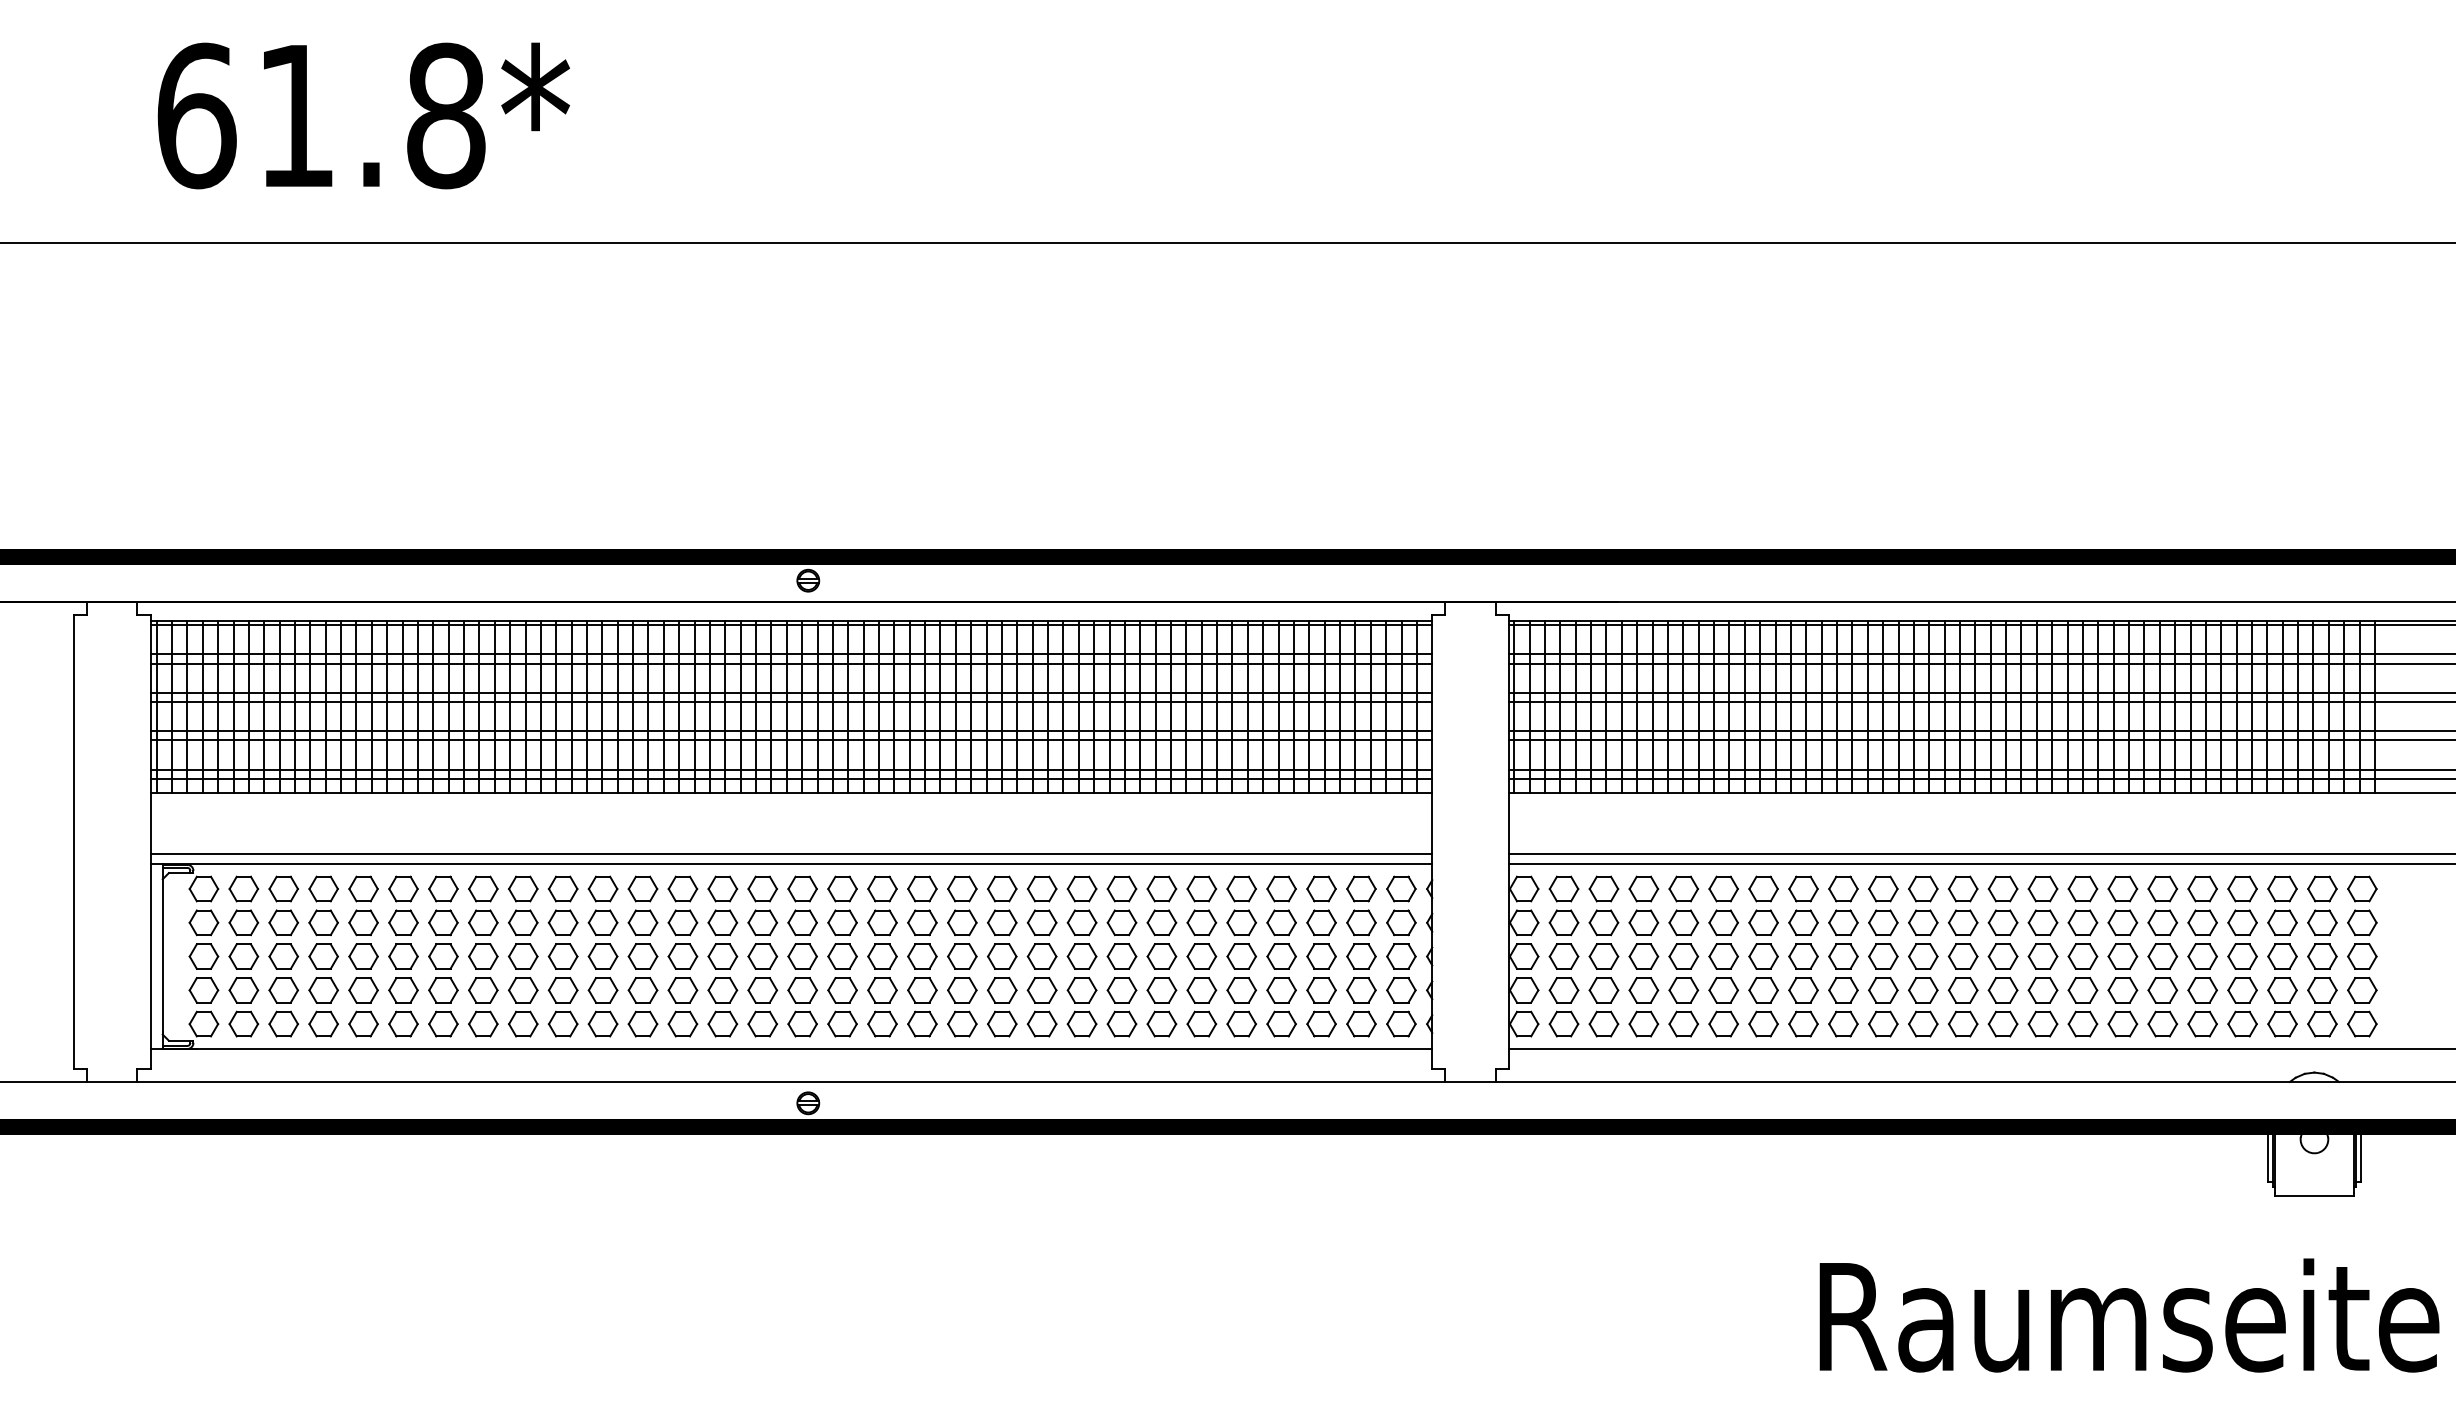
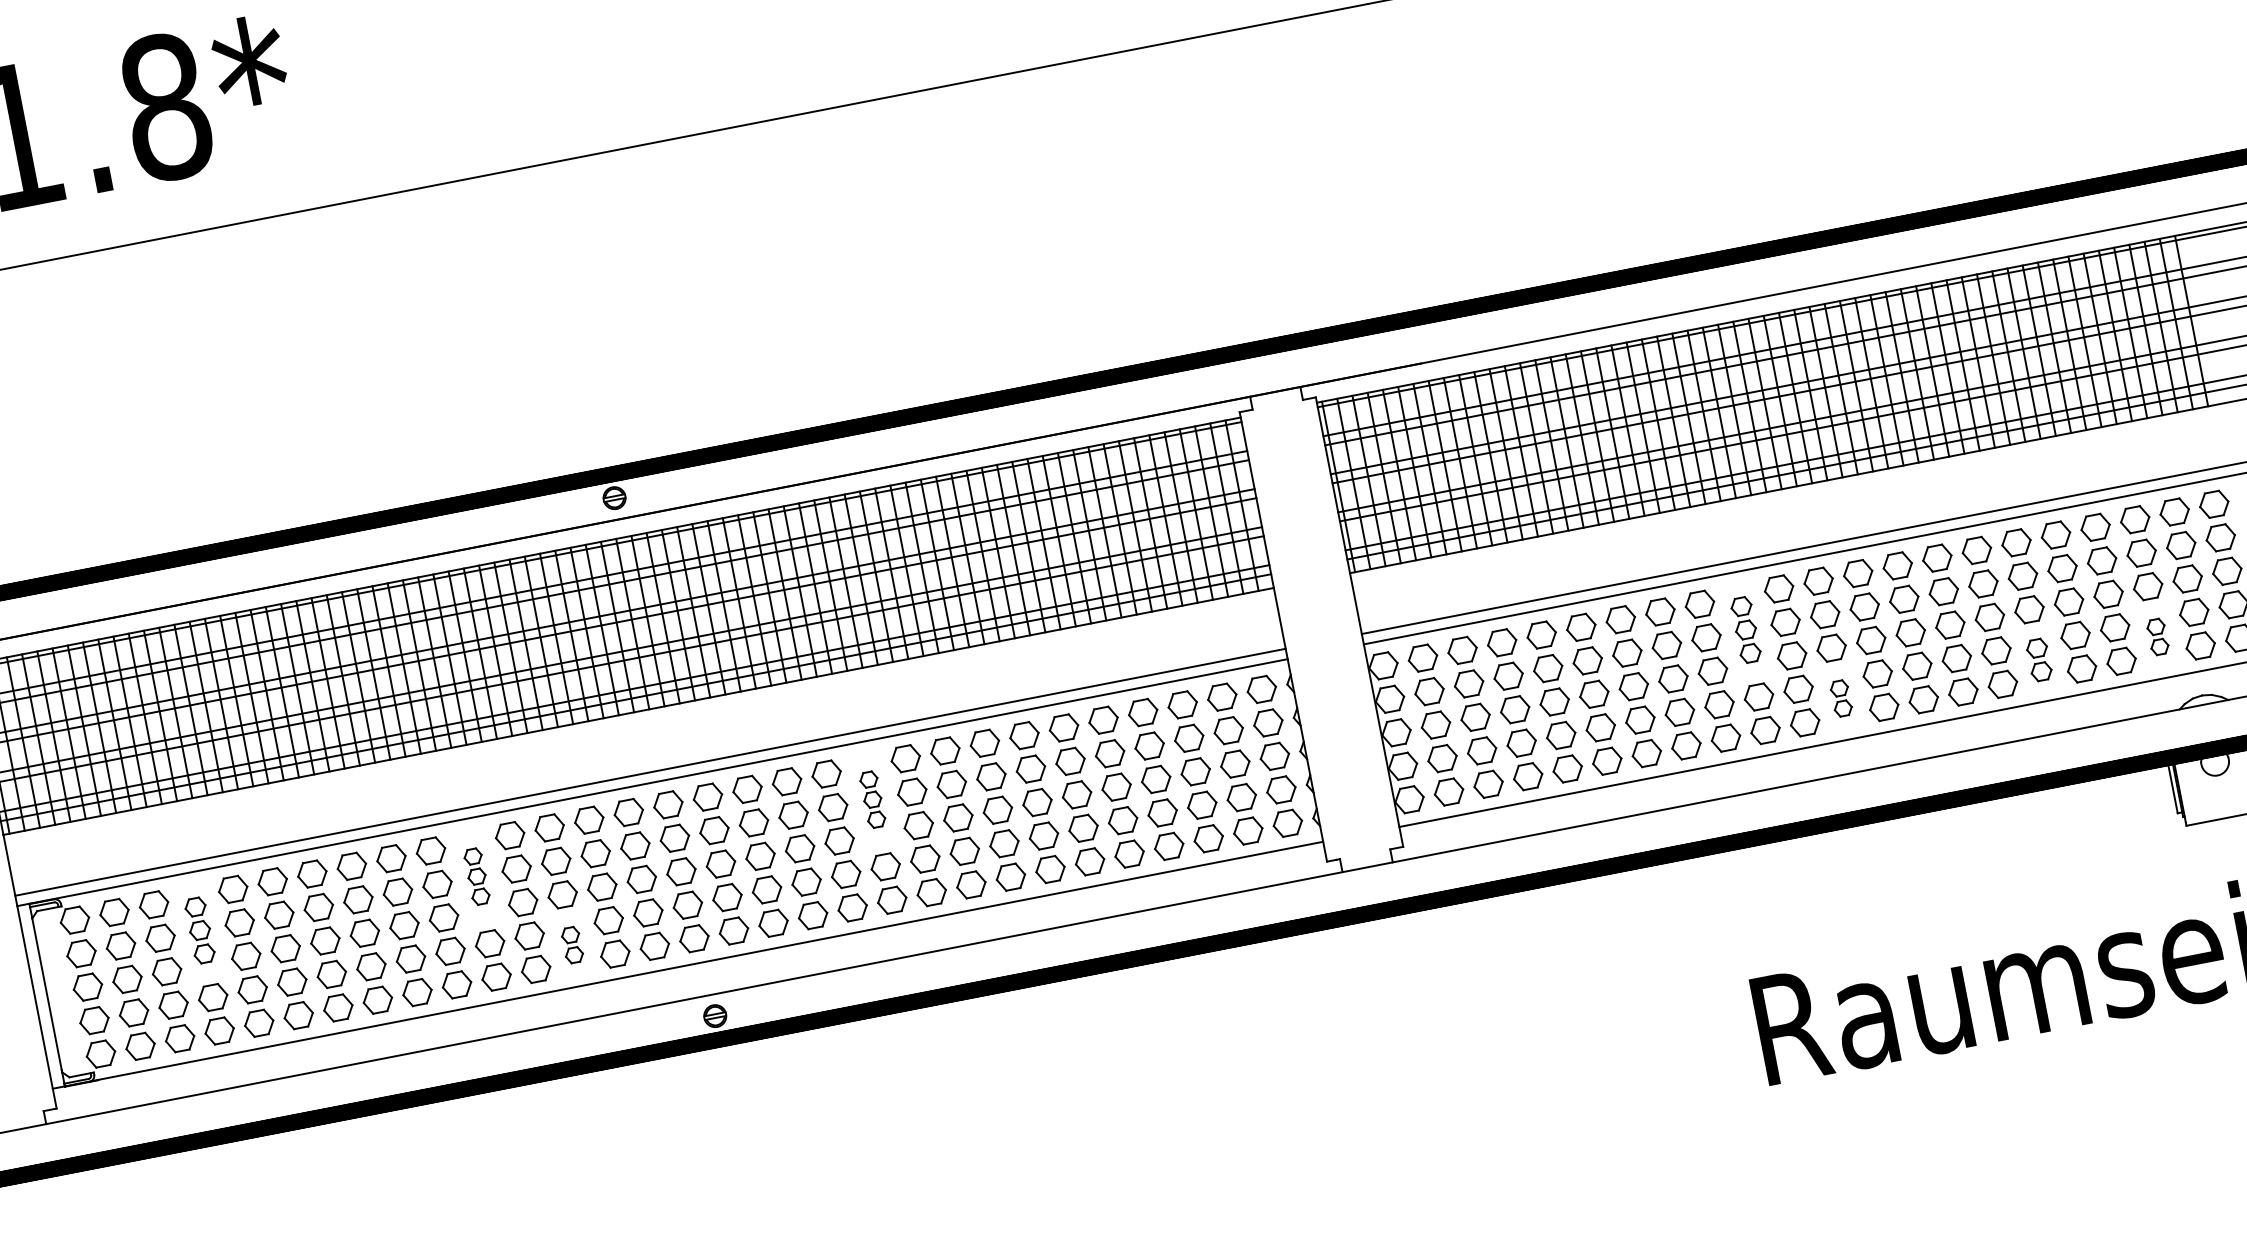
part: (323, 922) -> (199, 930), size x0.7
part: (602, 922) -> (476, 876), size x0.6
part: (1002, 922) -> (872, 799), size x0.6
part: (1883, 922) -> (1746, 629), size x0.7
part: (682, 1007) -> (572, 945), size x0.6
part: (1962, 1007) -> (1840, 698), size x0.6
part: (2162, 1007) -> (2039, 660), size x0.7
part: (2282, 1007) -> (2157, 637), size x0.6

